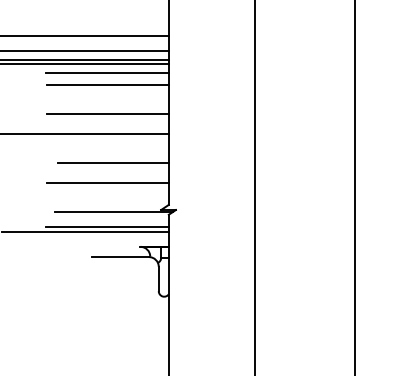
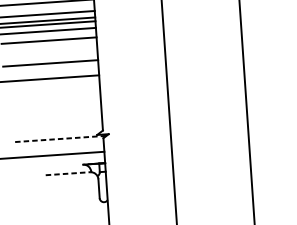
line: (113, 163) -> (57, 101), removed
line: (107, 182) -> (54, 116), removed
line: (114, 211) -> (61, 138), solid -> dashed
line: (107, 226) -> (56, 150), removed
line: (120, 257) -> (68, 174), solid -> dashed

